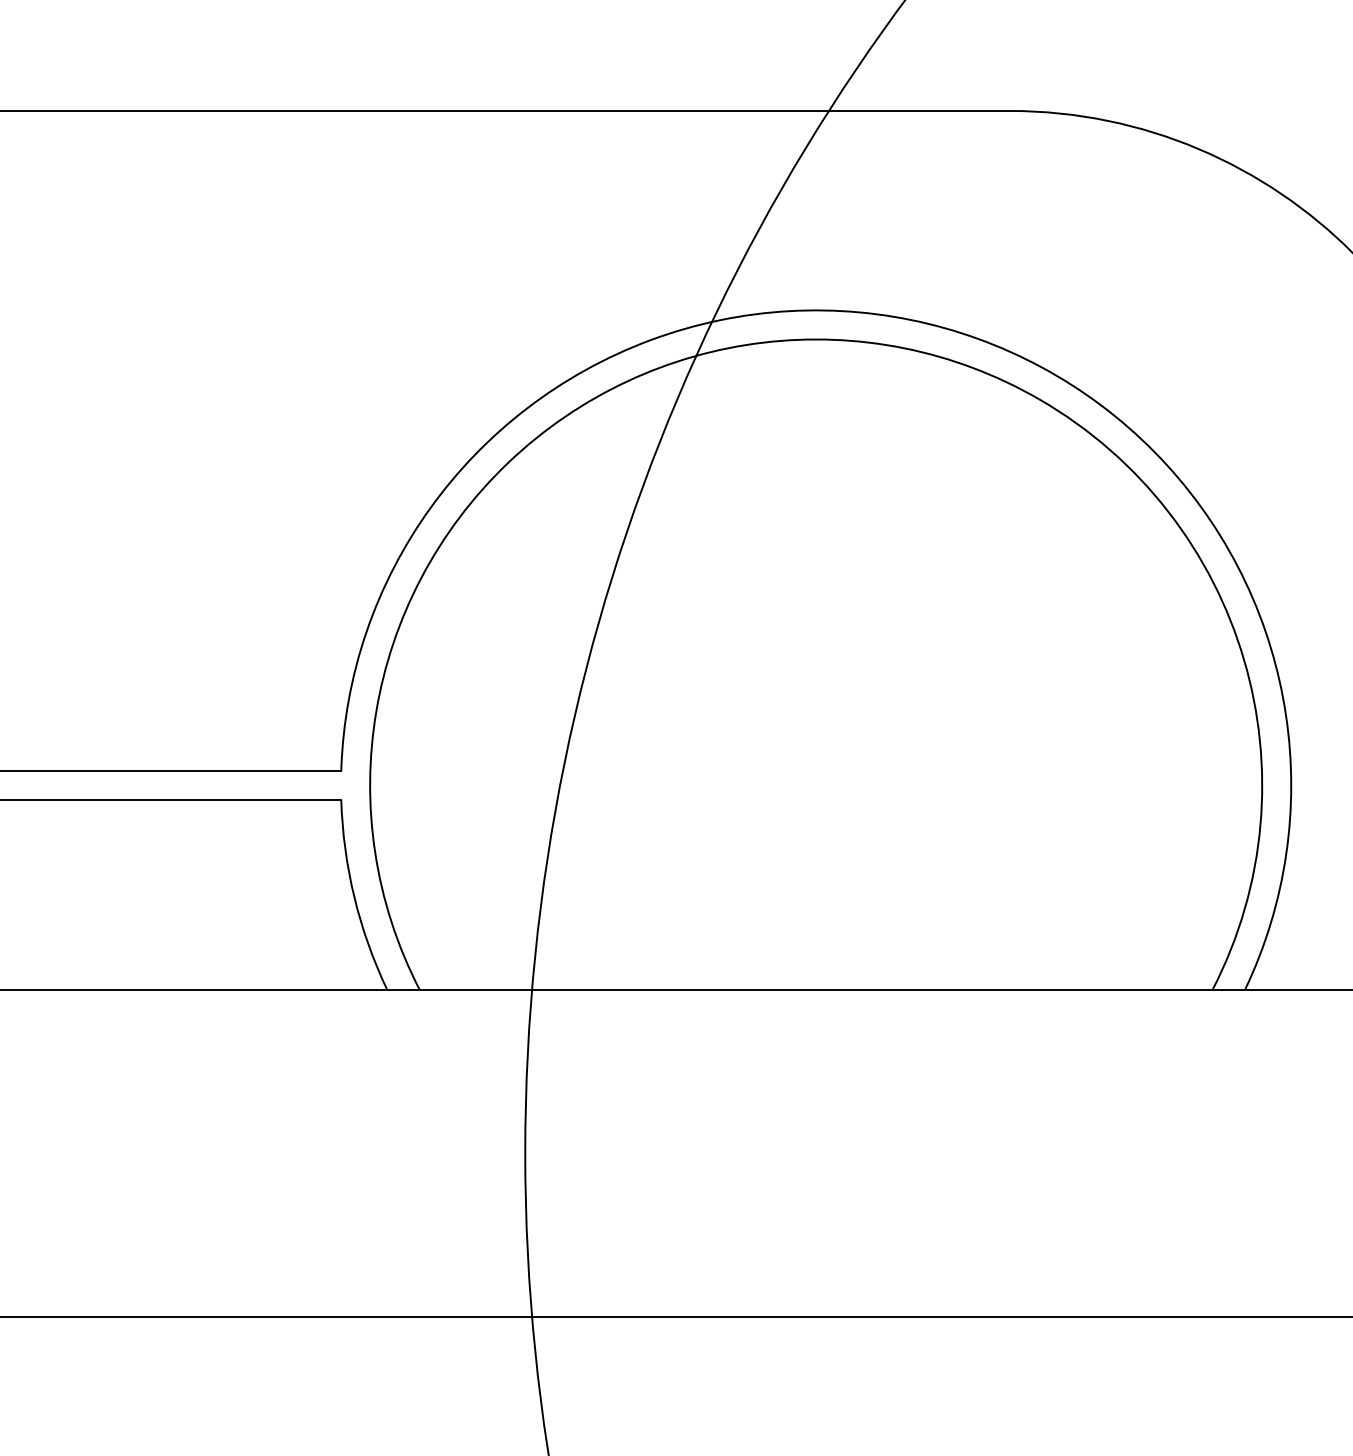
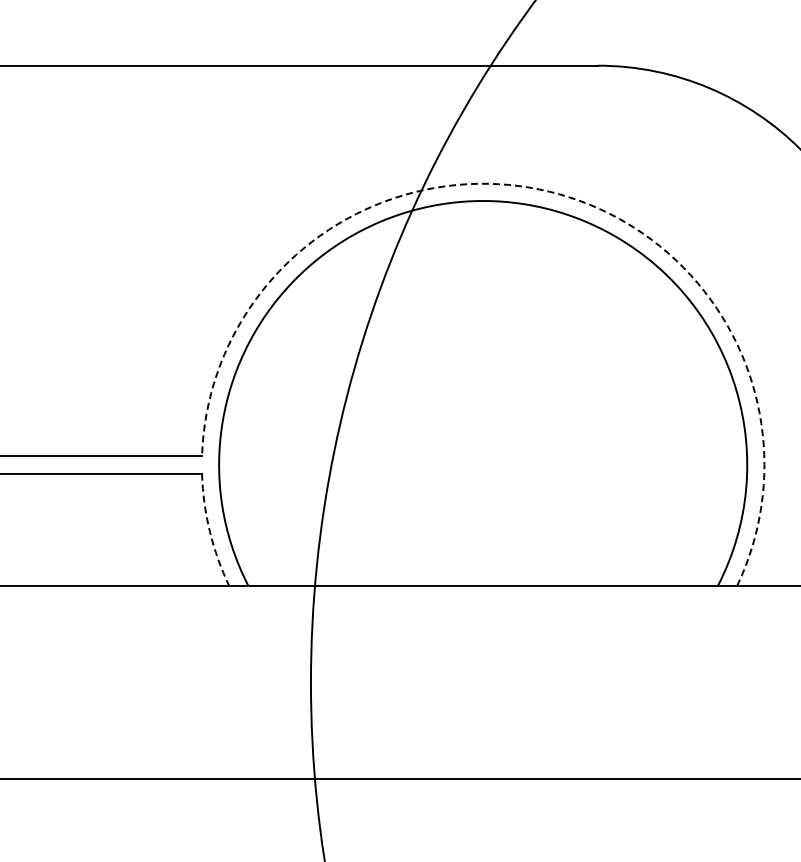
arc: (928, 323) -> (549, 191), solid -> dashed
arc: (353, 897) -> (209, 531), solid -> dashed

